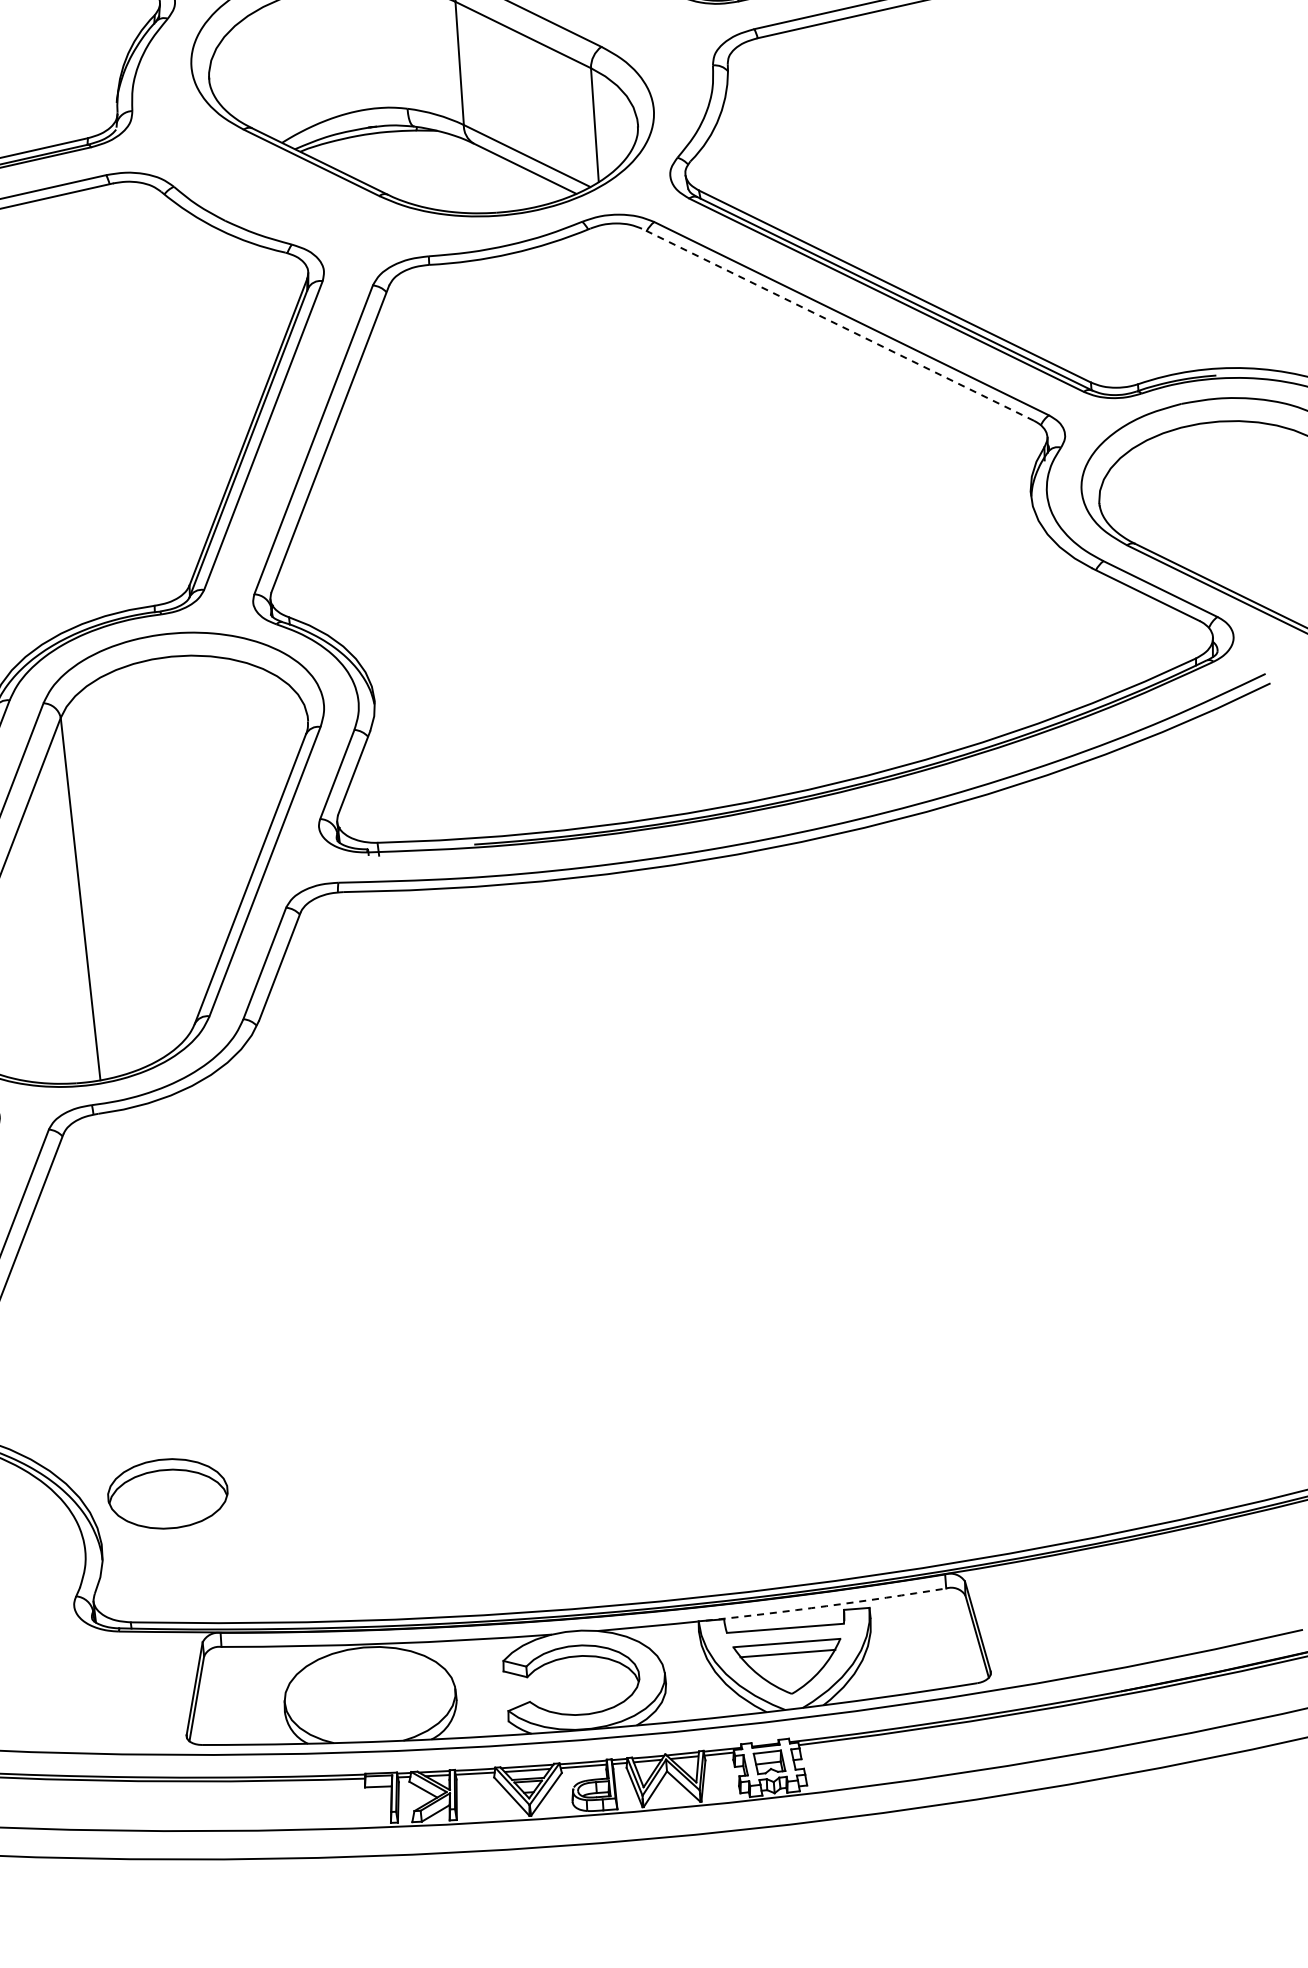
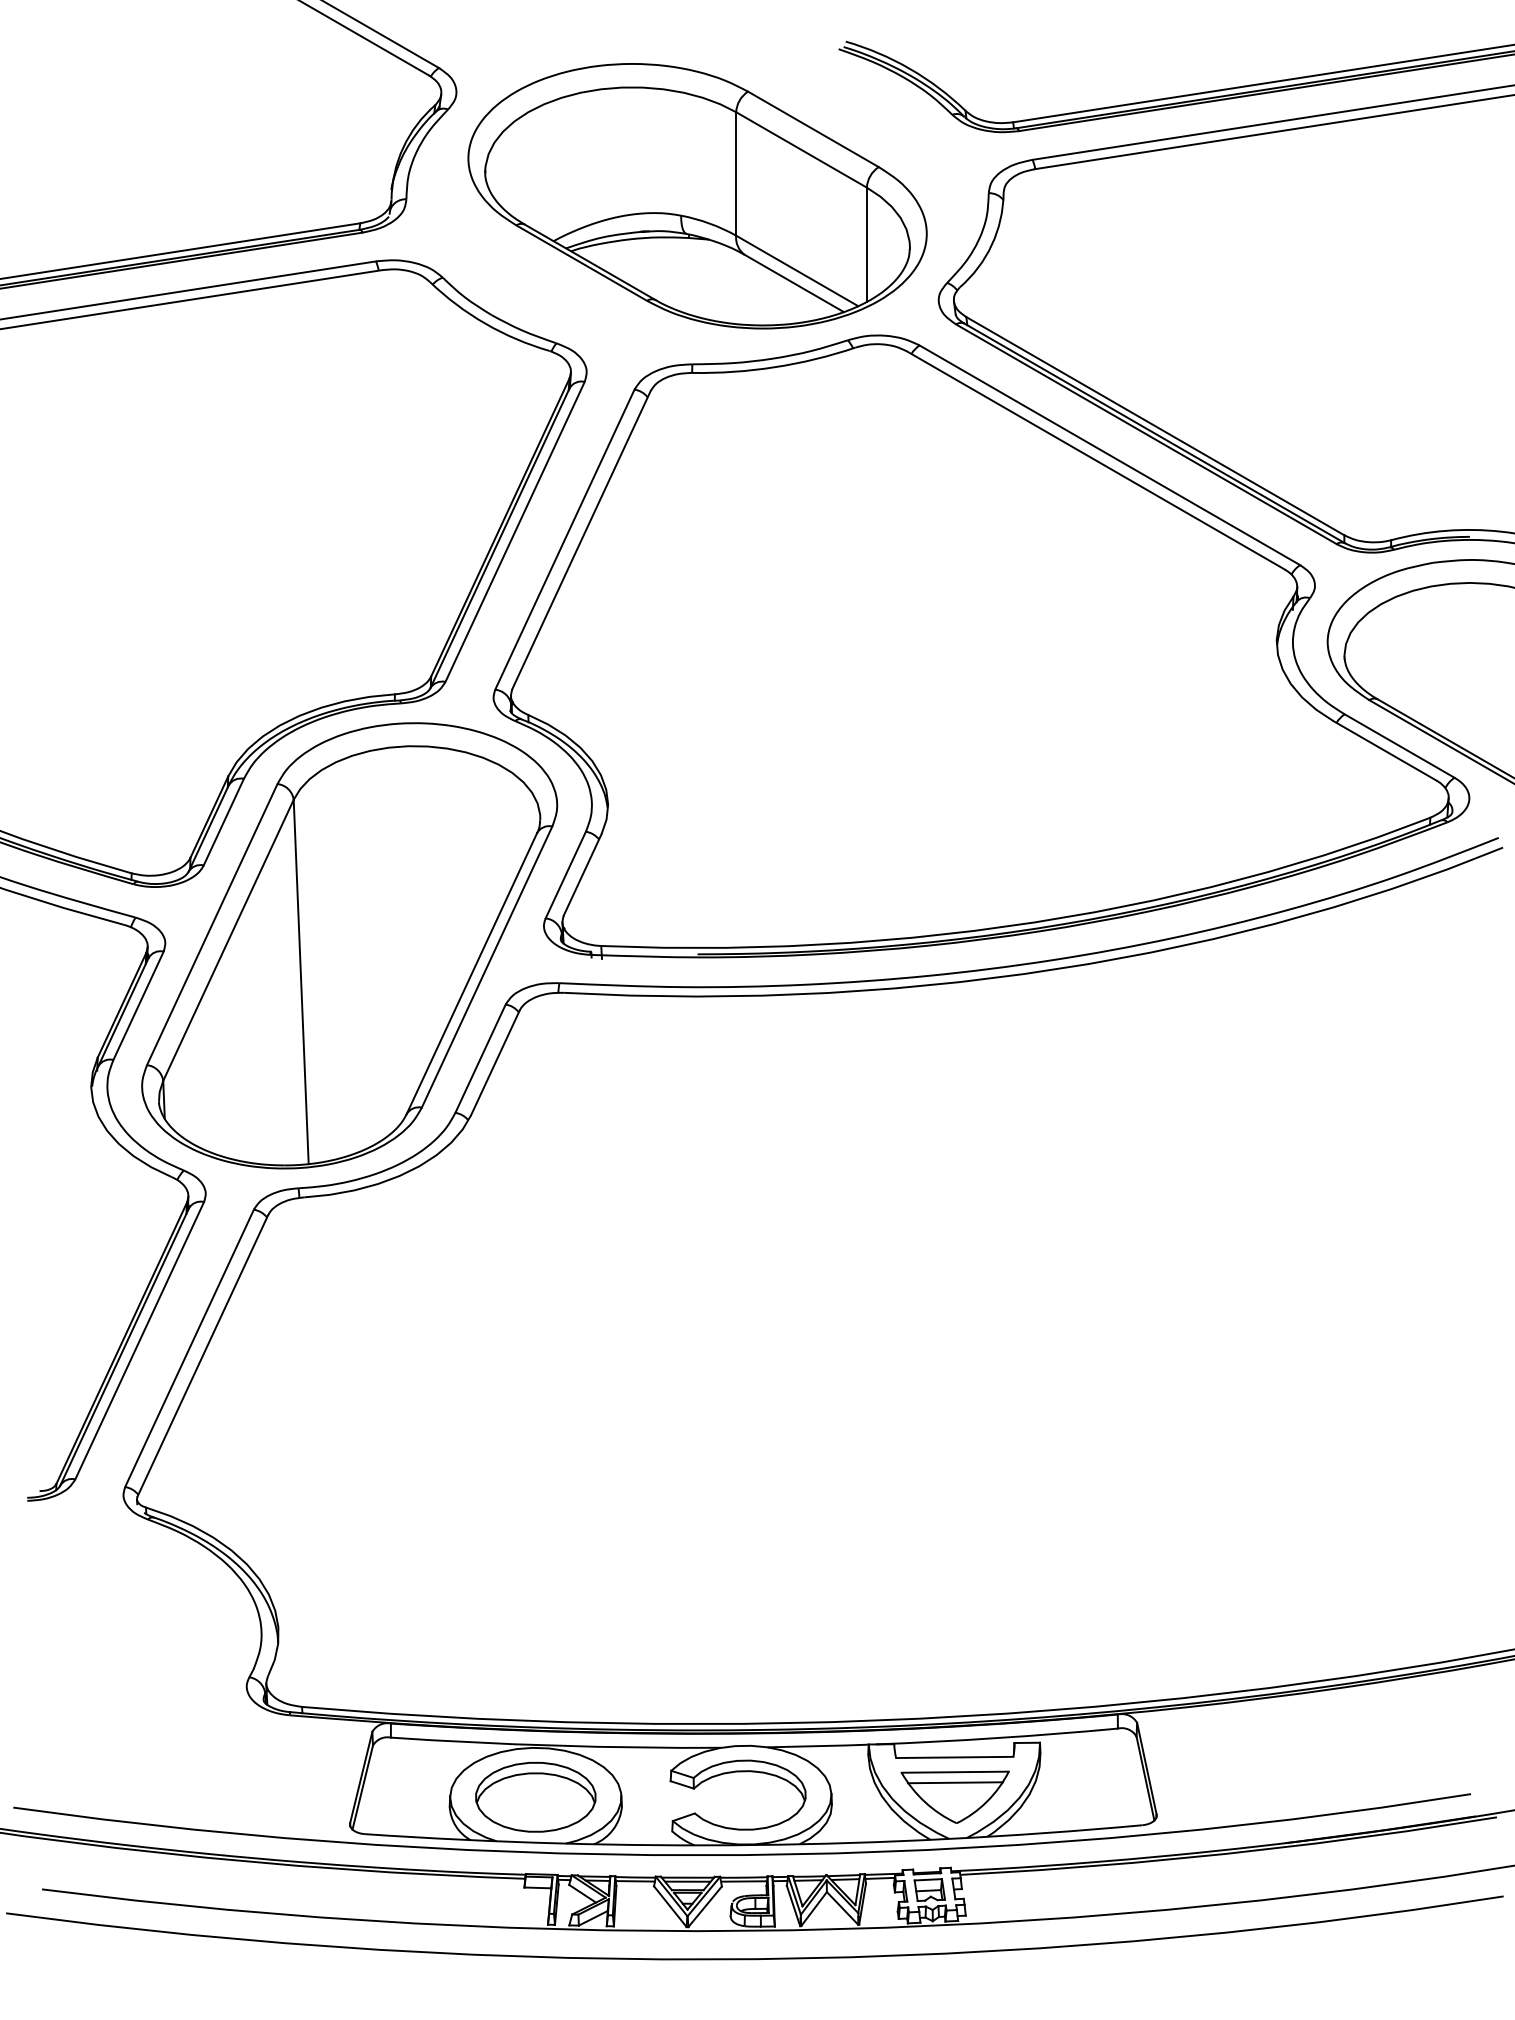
line: (837, 324) -> (1095, 460), dashed -> solid
part: (167, 1494) -> (535, 1797), moved
arc: (826, 1606) -> (997, 1738), dashed -> solid

